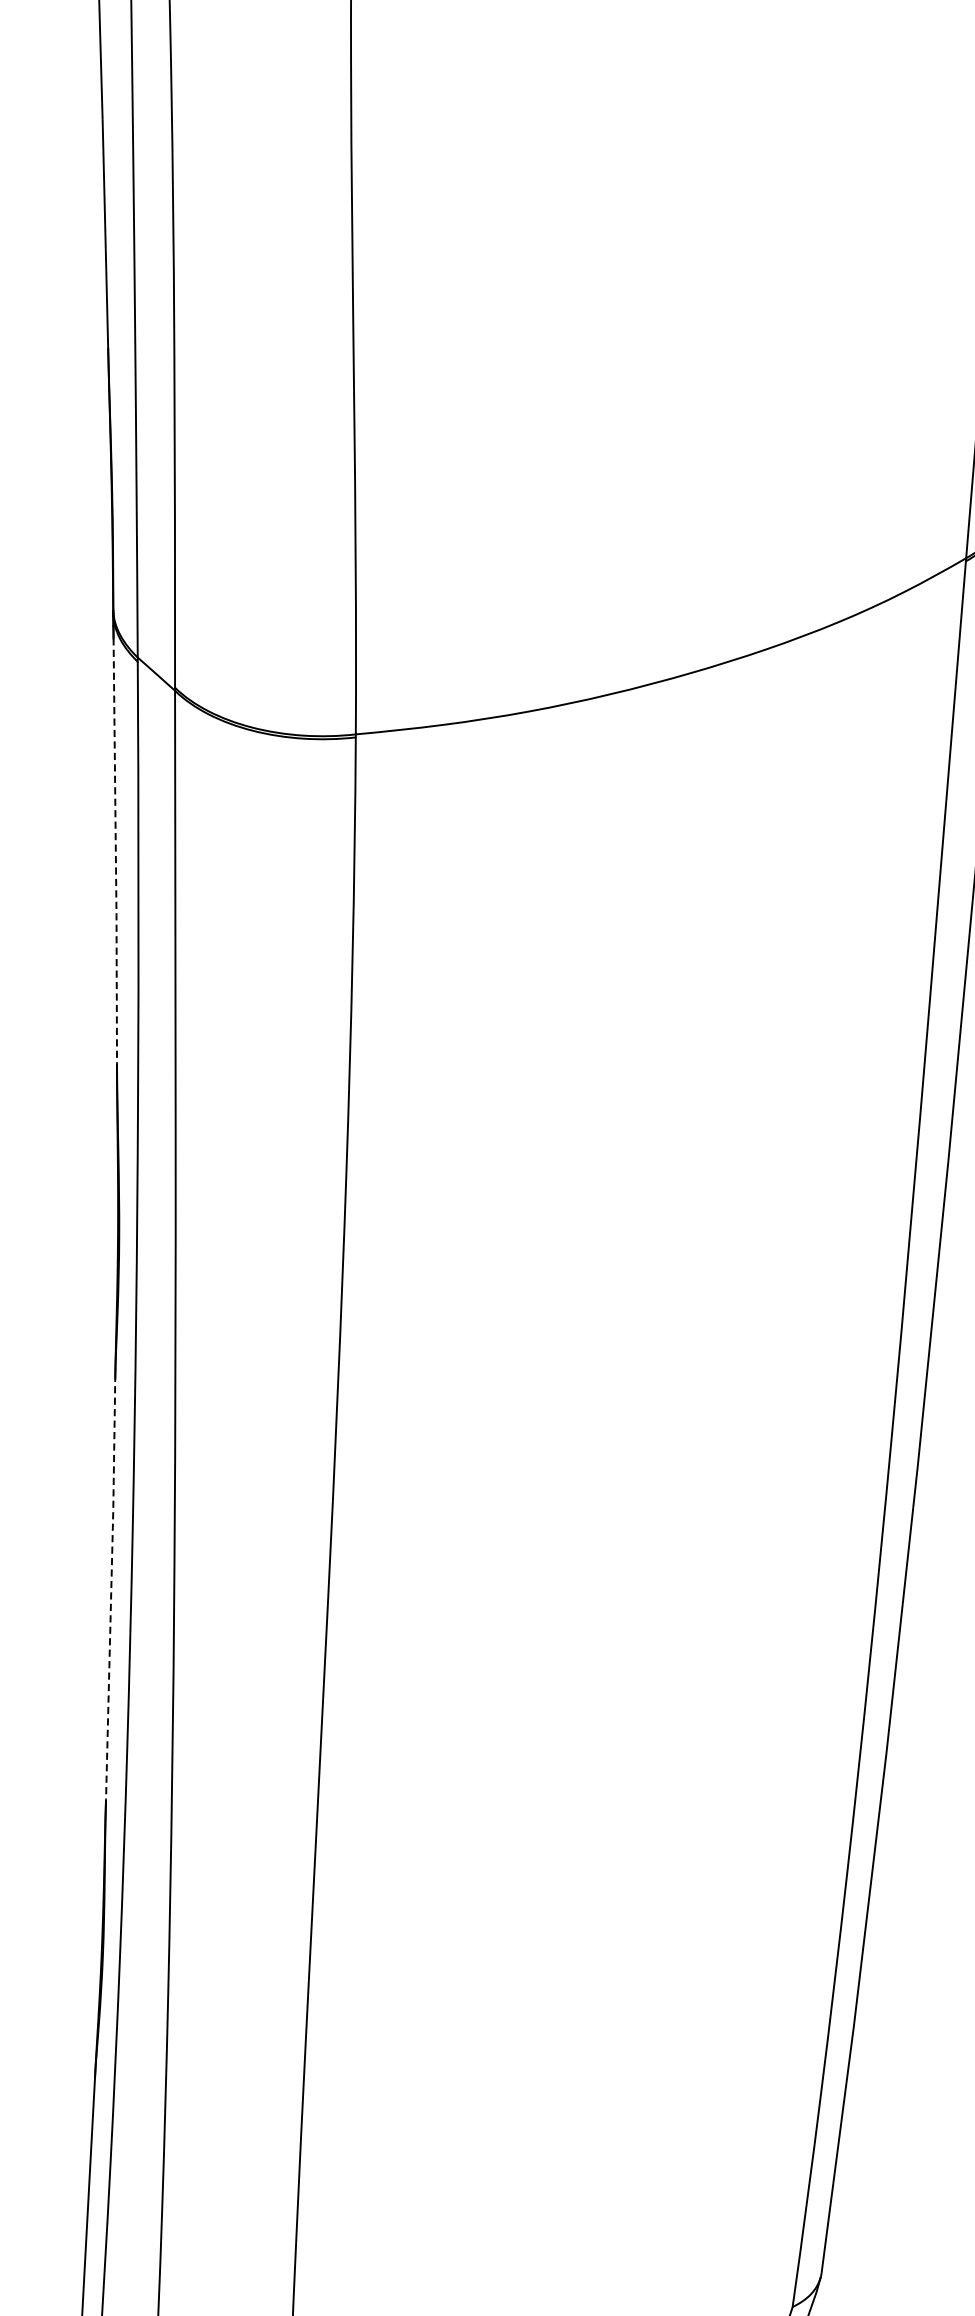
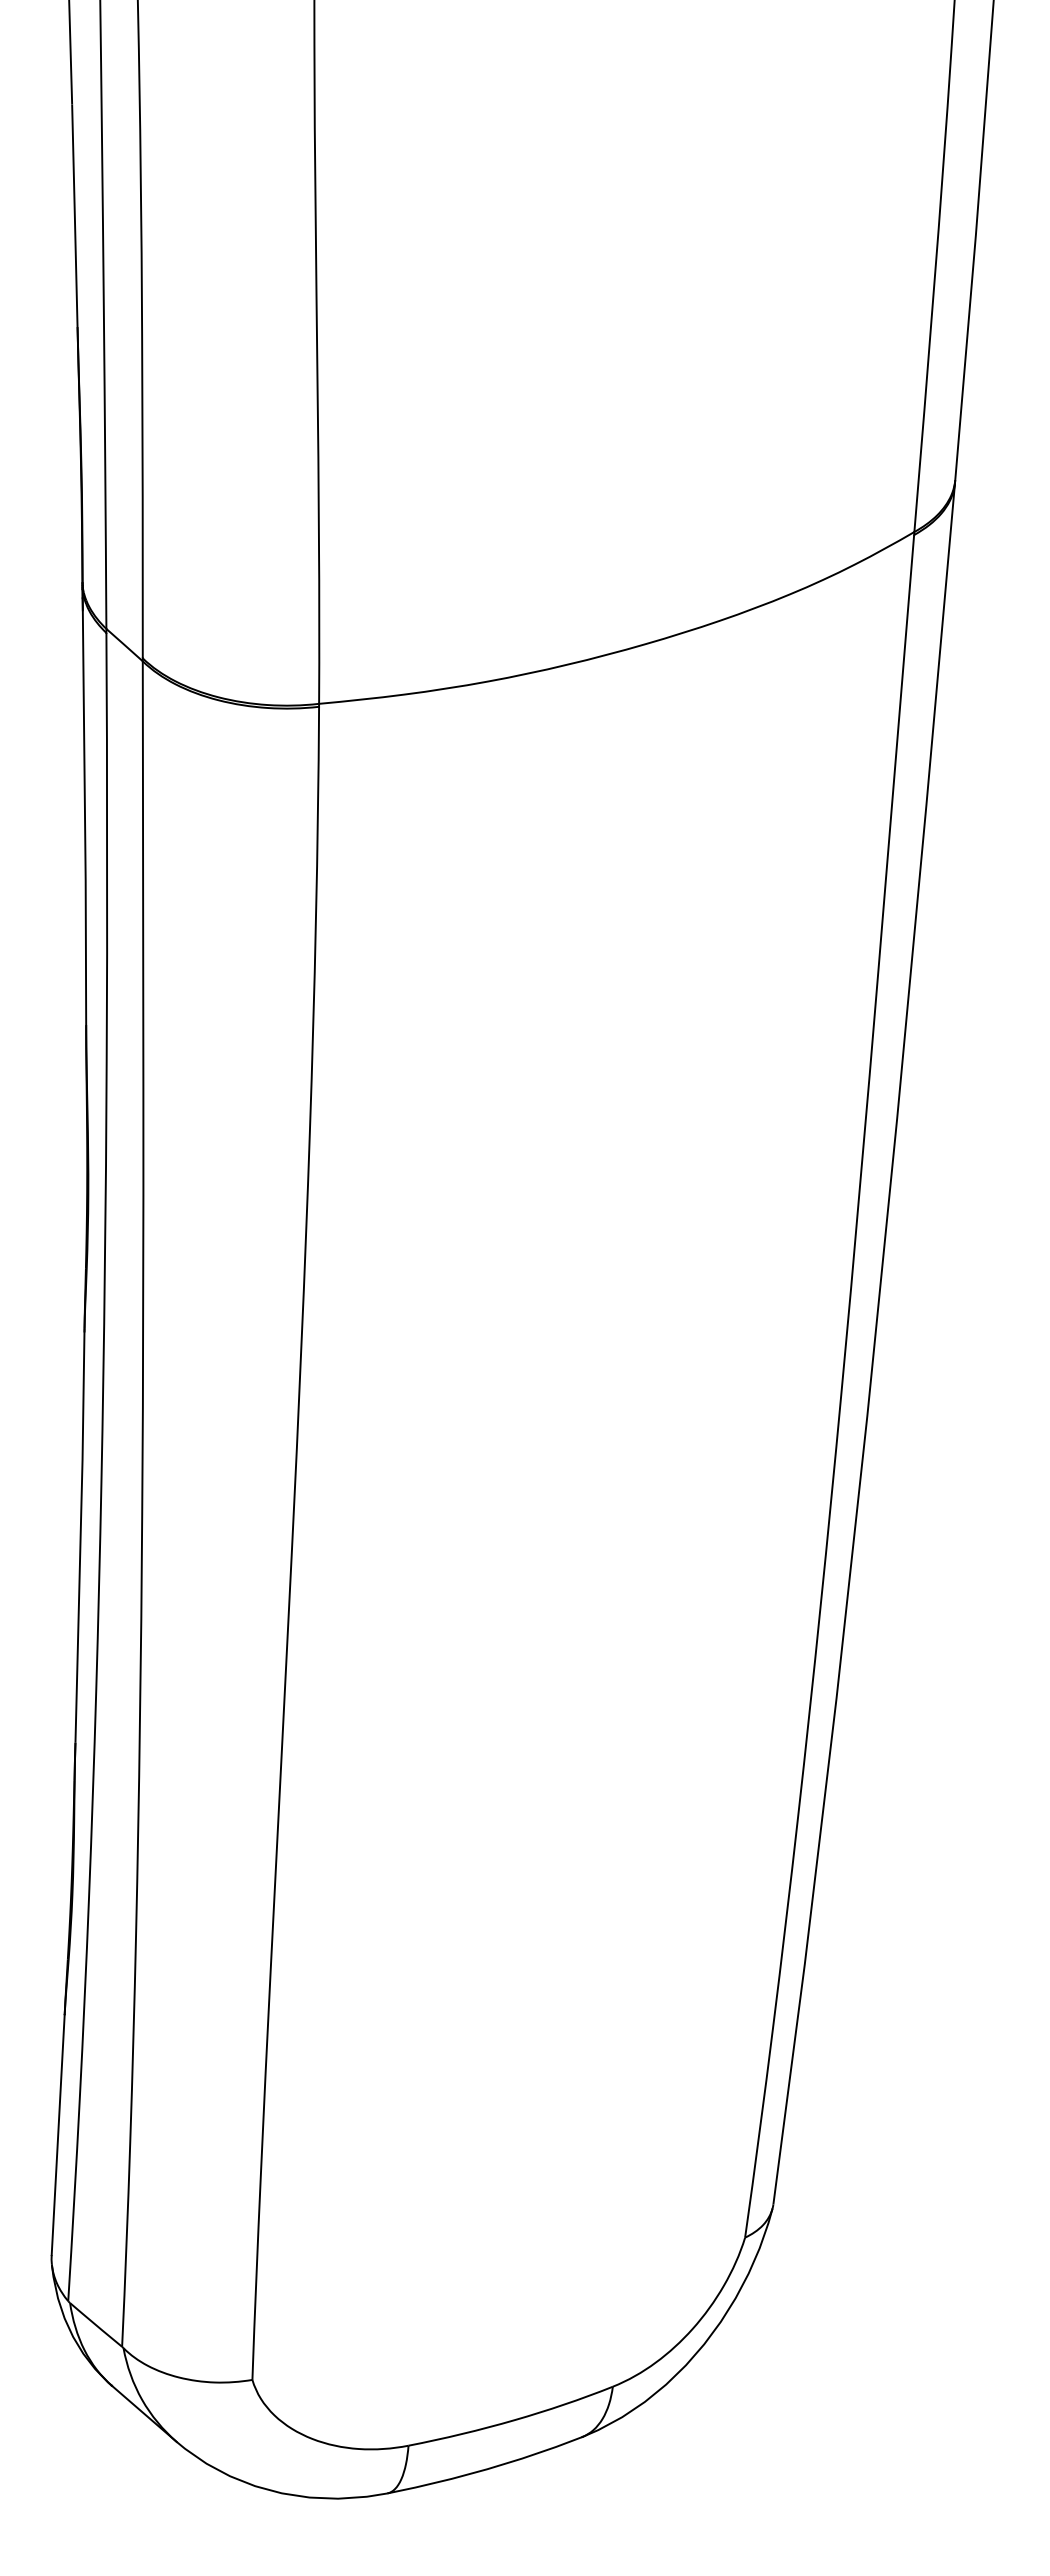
line: (116, 851) -> (85, 818), dashed -> solid
line: (111, 1587) -> (80, 1535), dashed -> solid

